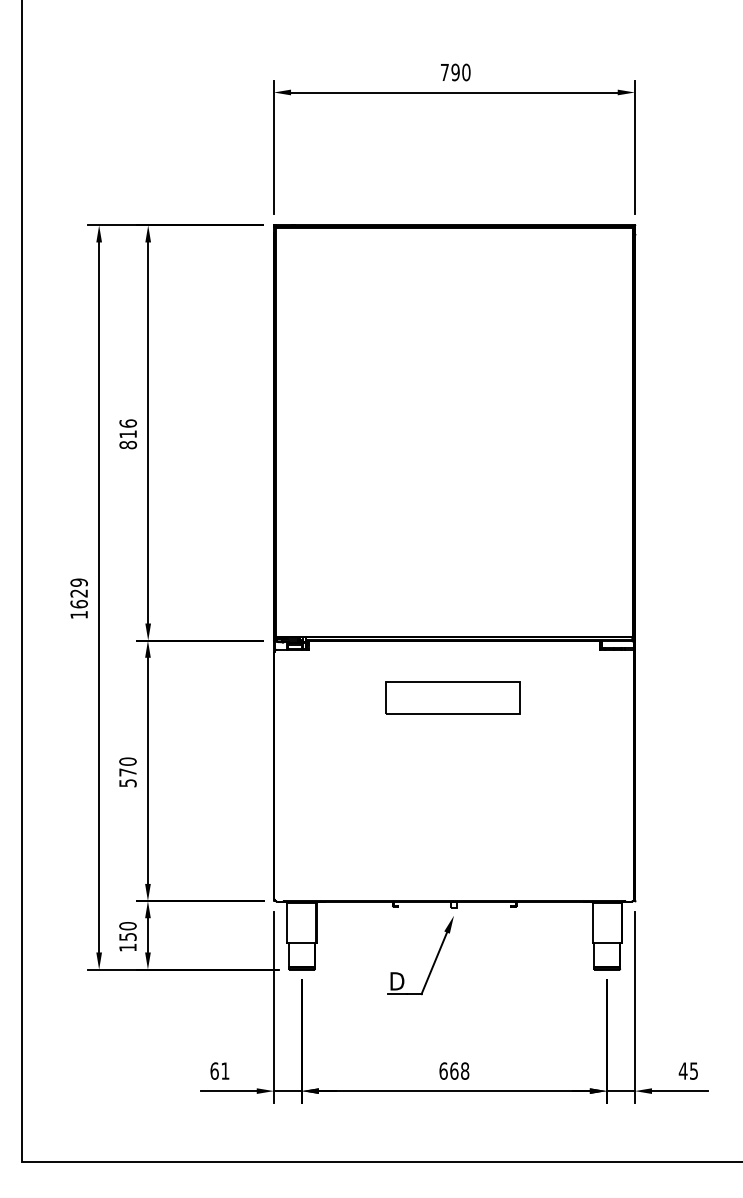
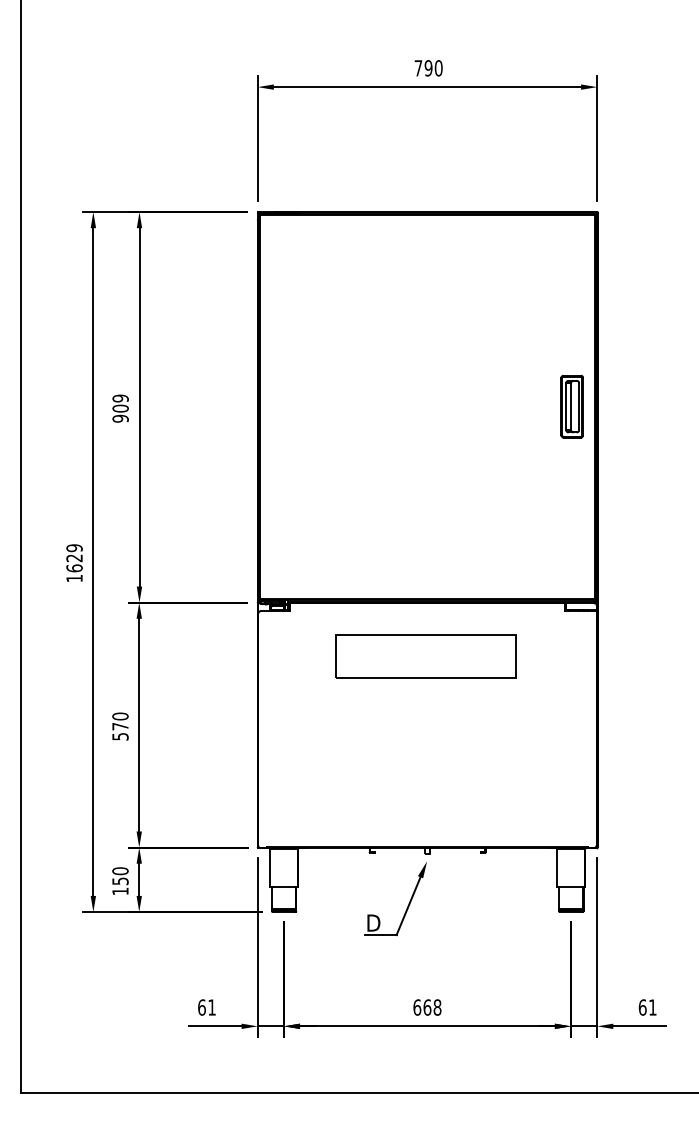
part: (608, 431) -> (572, 405), added
text: (127, 434) -> (120, 408), 816 -> 909
part: (452, 697) -> (425, 656), size x1.43
text: (687, 1070) -> (646, 1006), 45 -> 61

